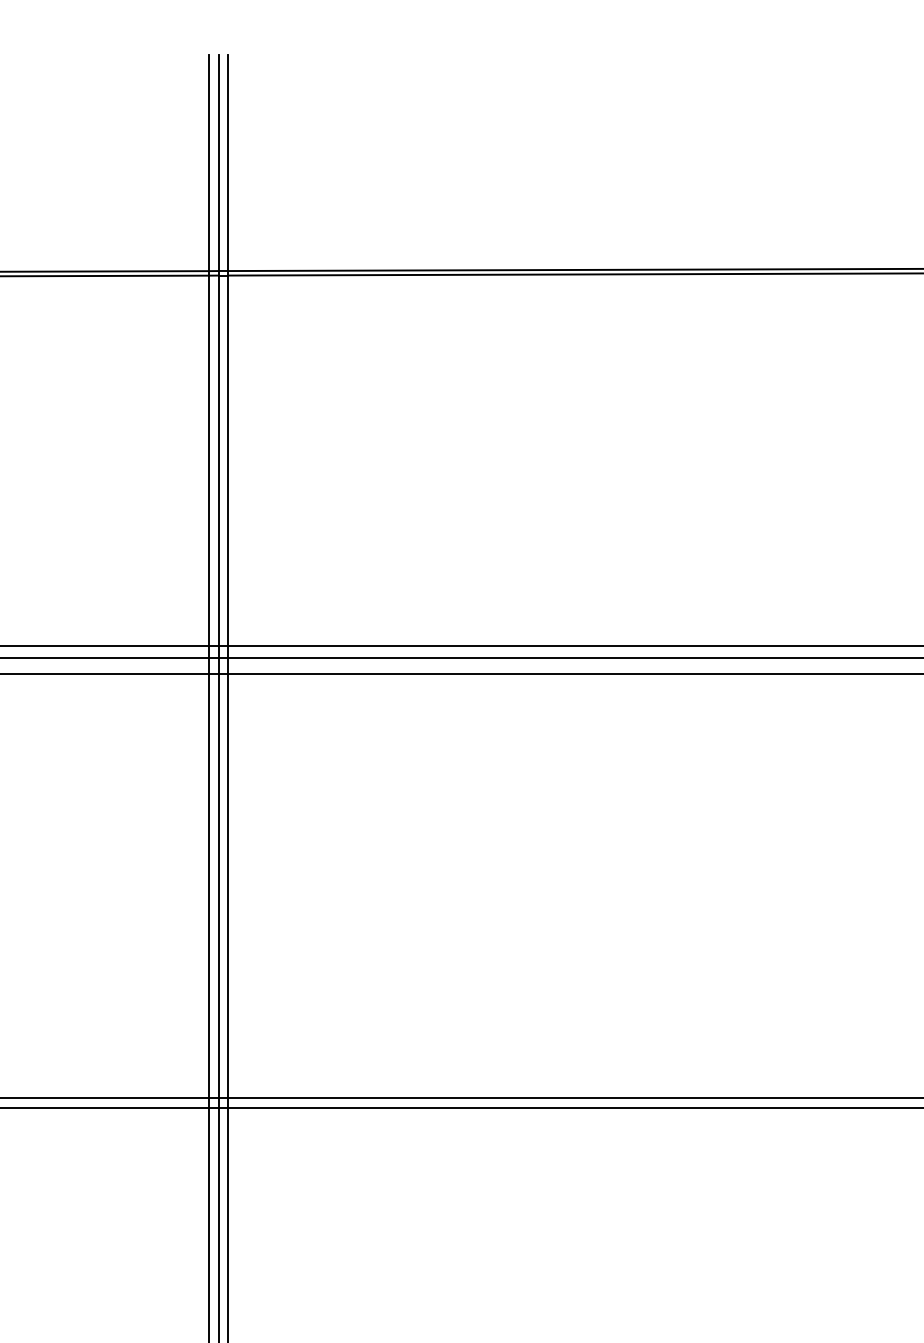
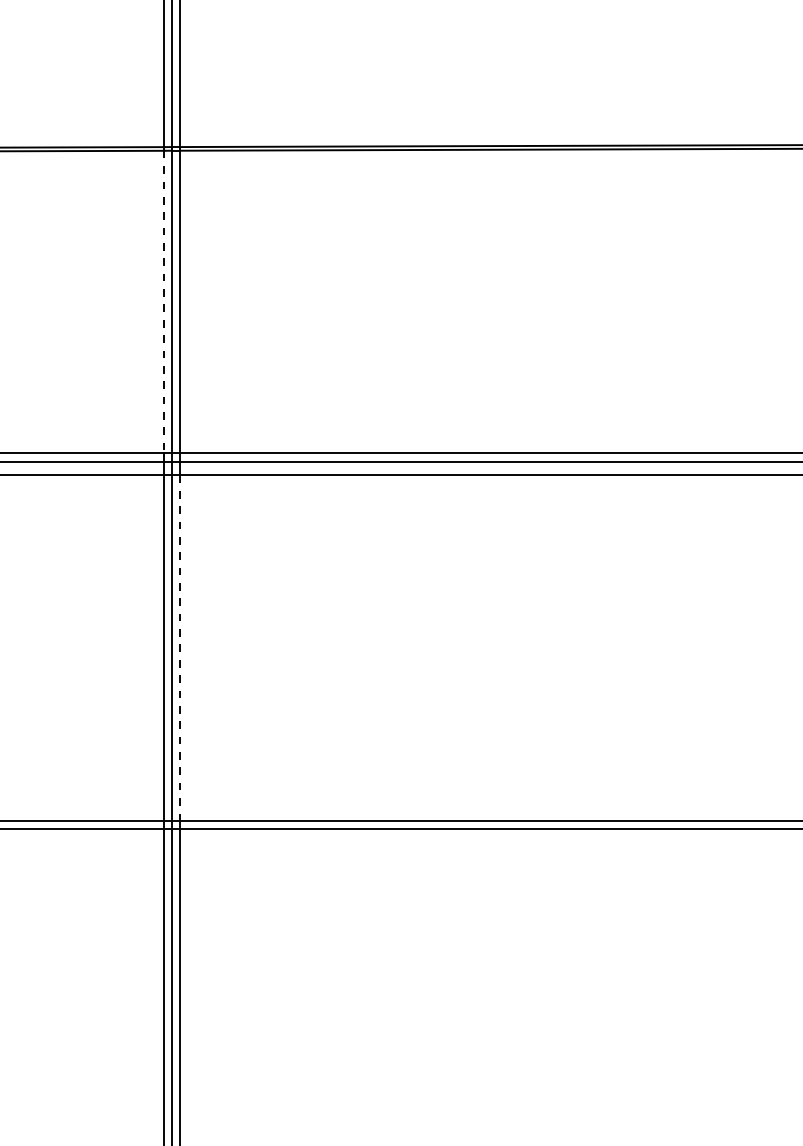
line: (209, 461) -> (164, 302), solid -> dashed
line: (227, 886) -> (179, 648), solid -> dashed

